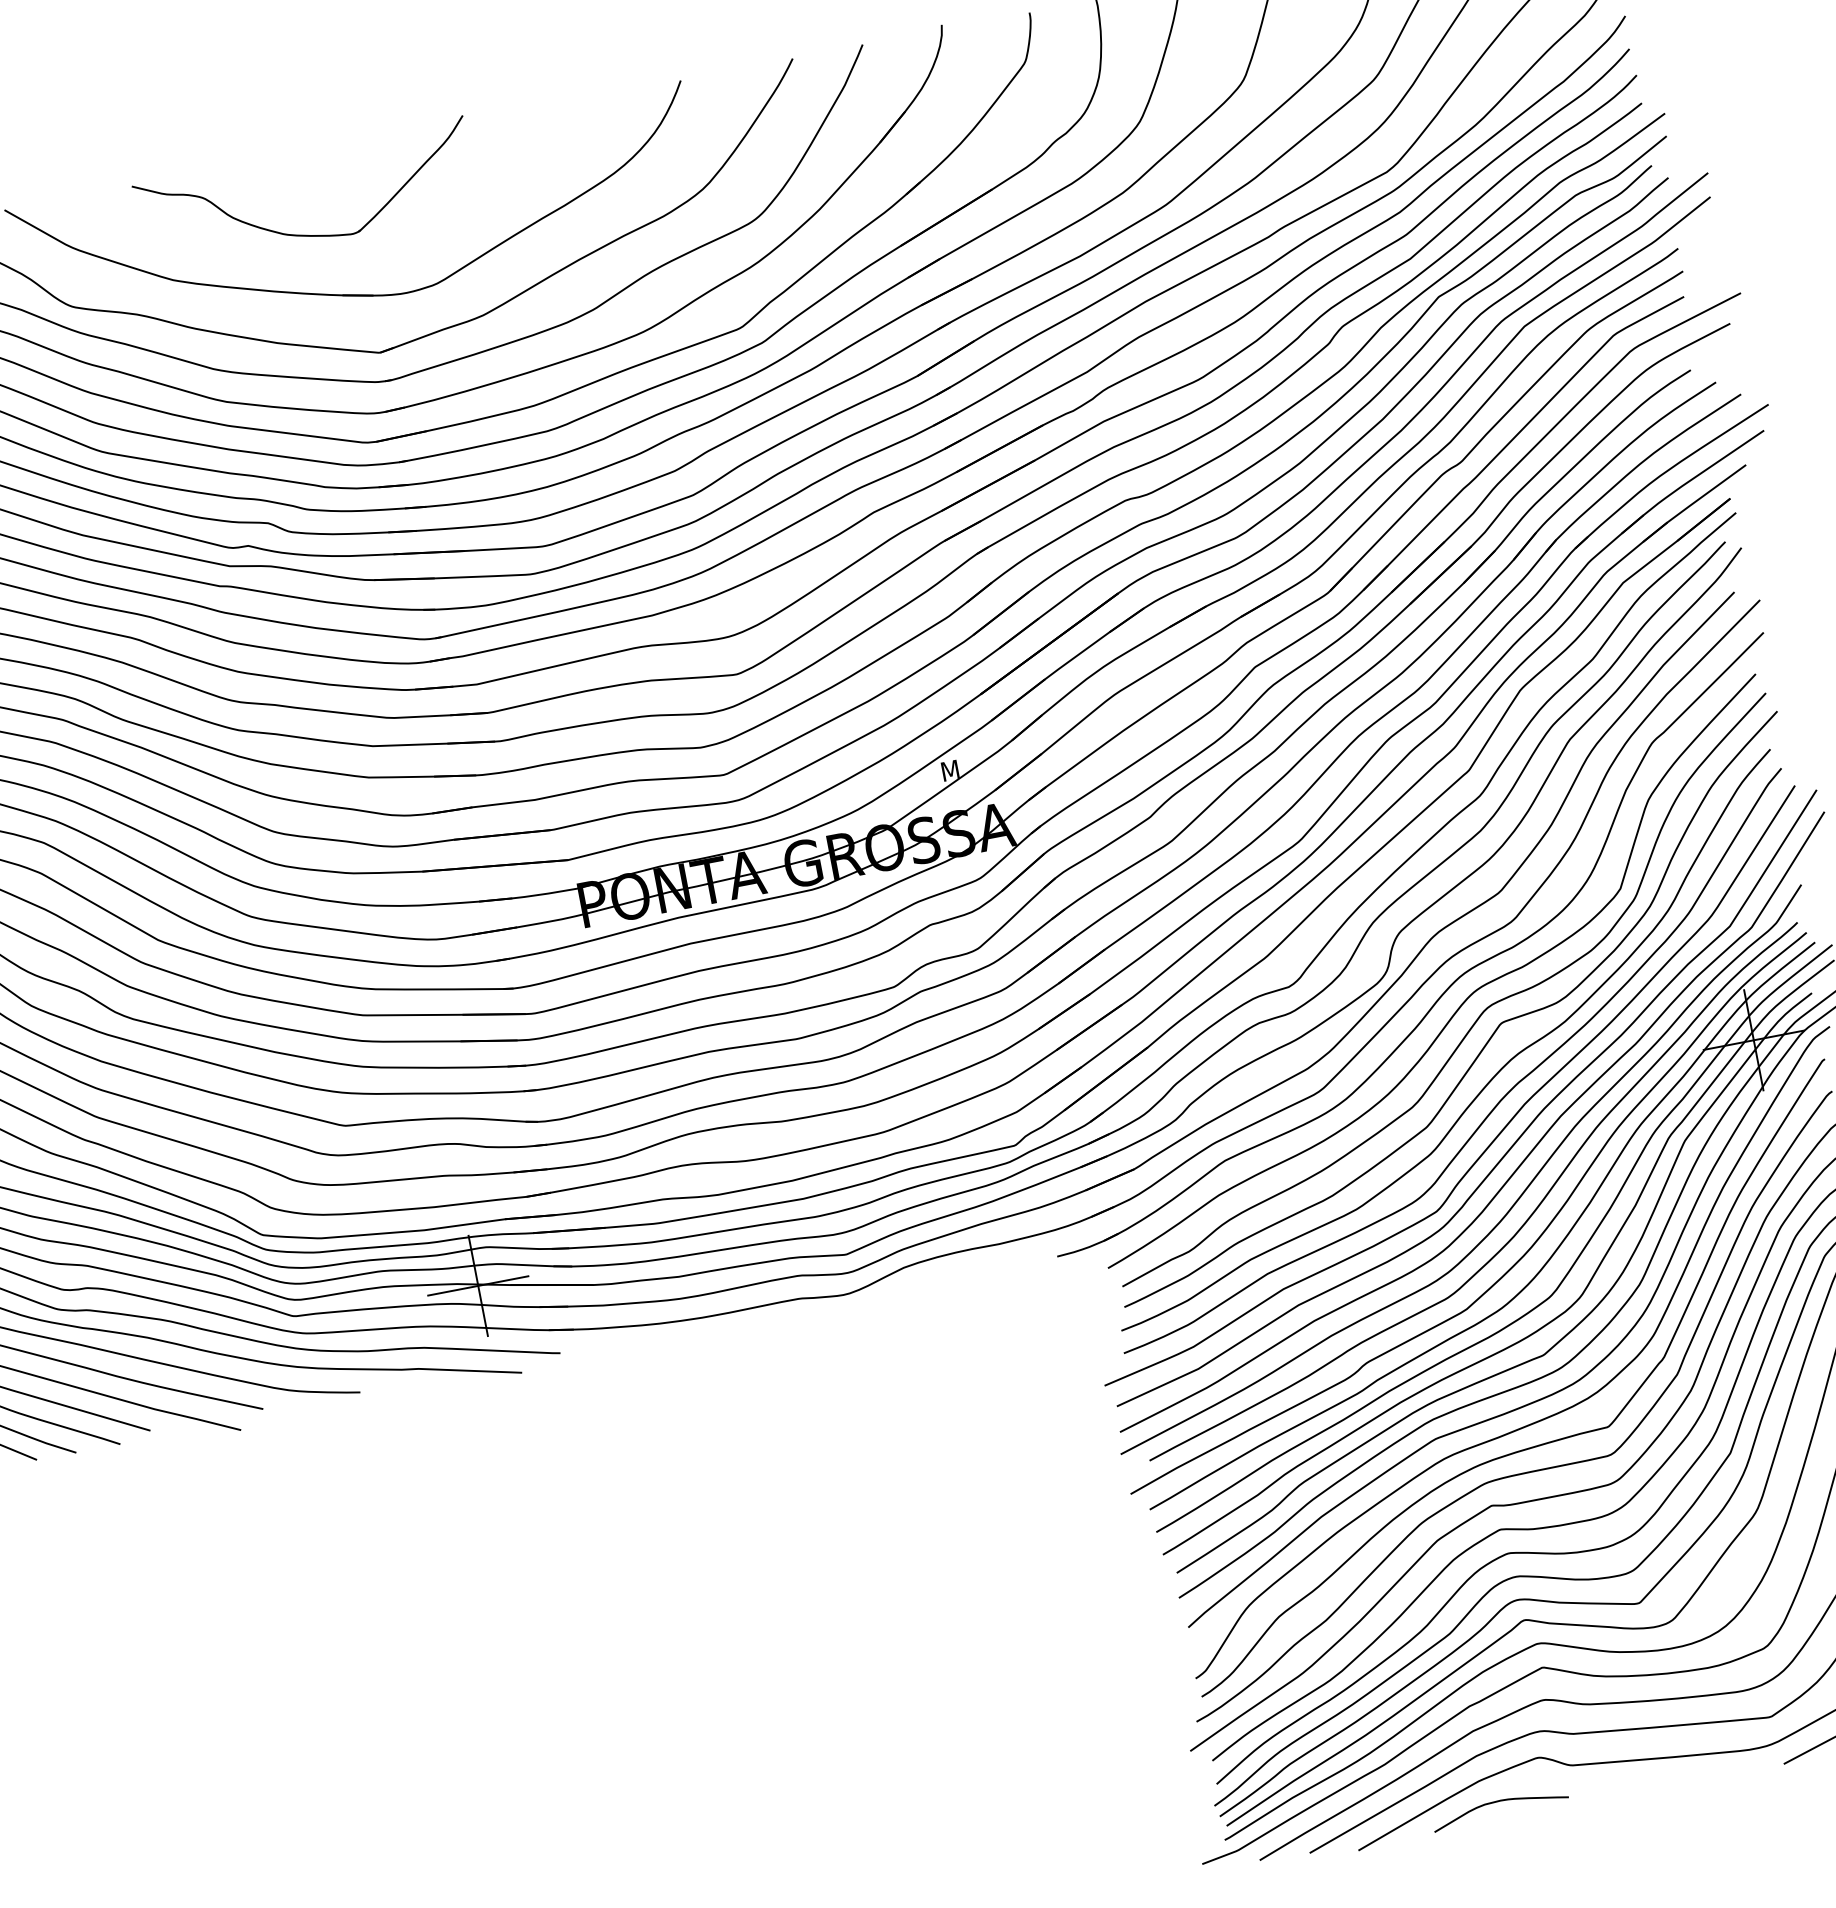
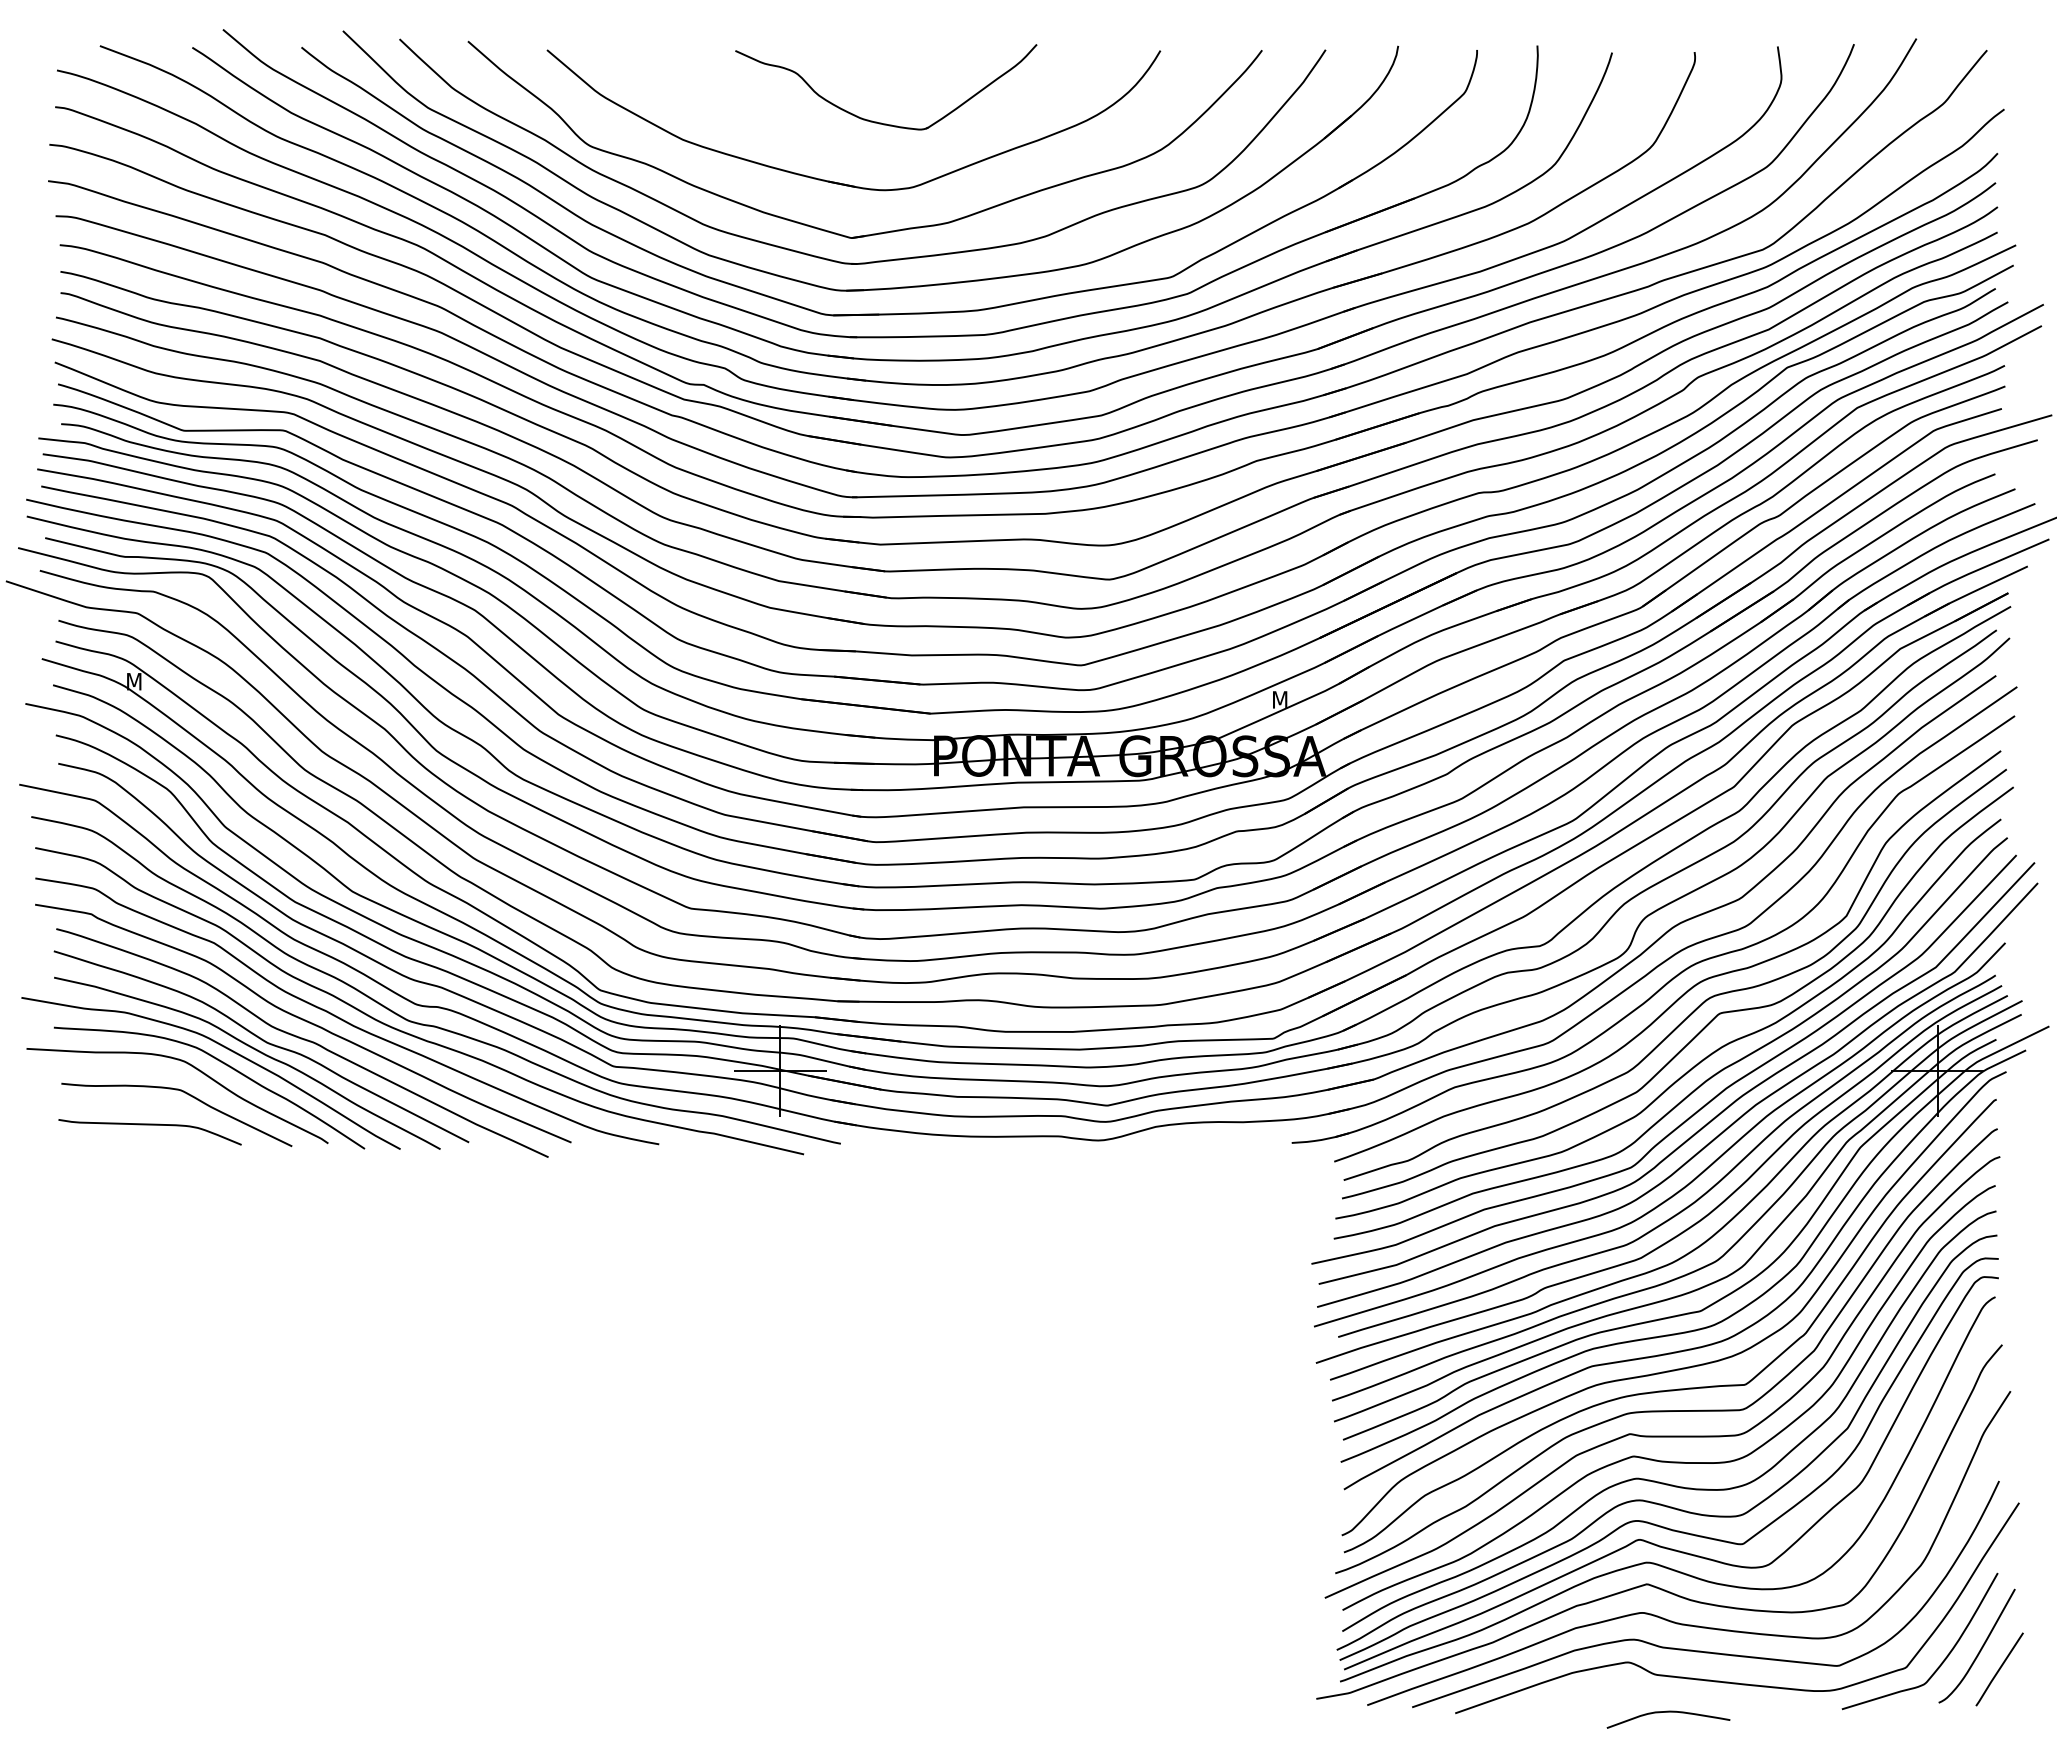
part: (308, 234) -> (881, 122), moved
curve: (1499, 1801) -> (1668, 1712), moved

